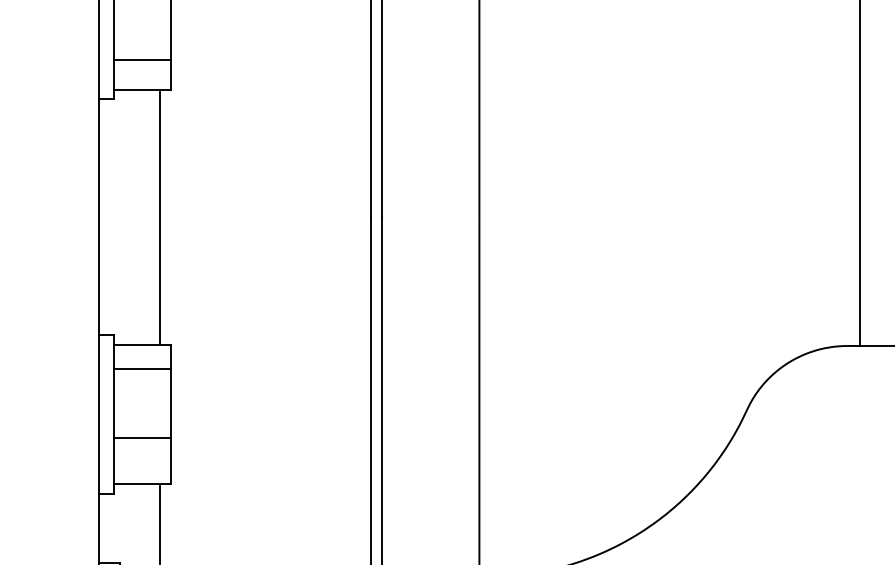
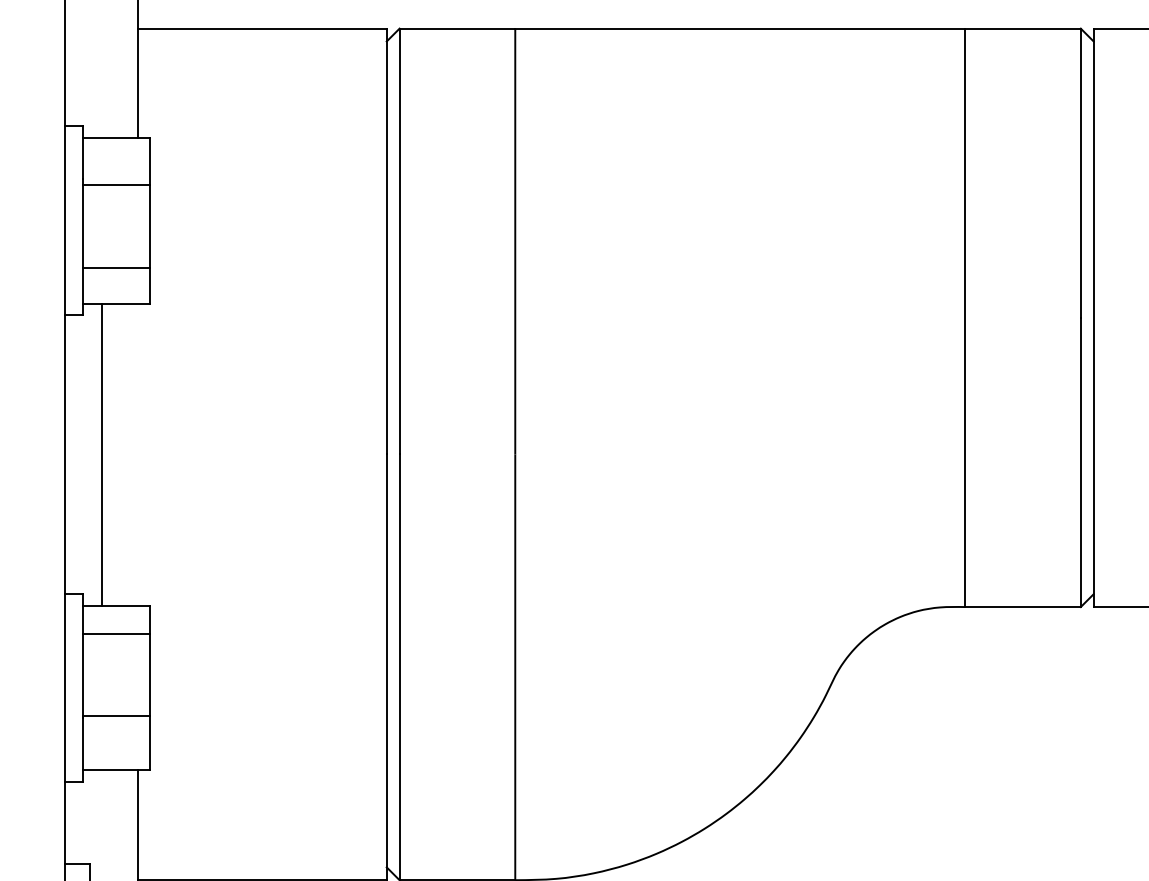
line: (160, 217) -> (101, 454), moved

